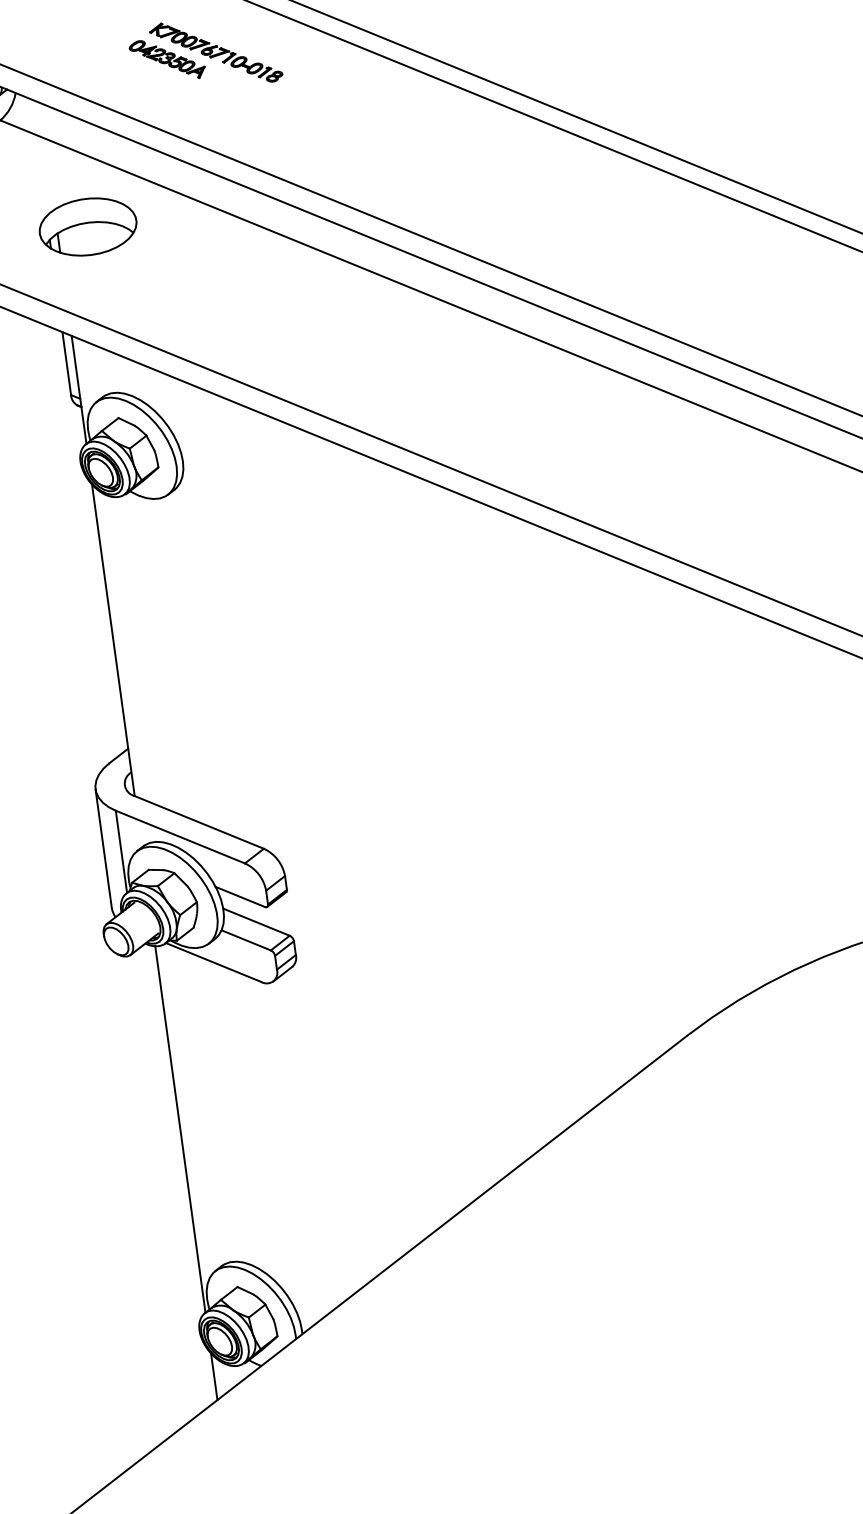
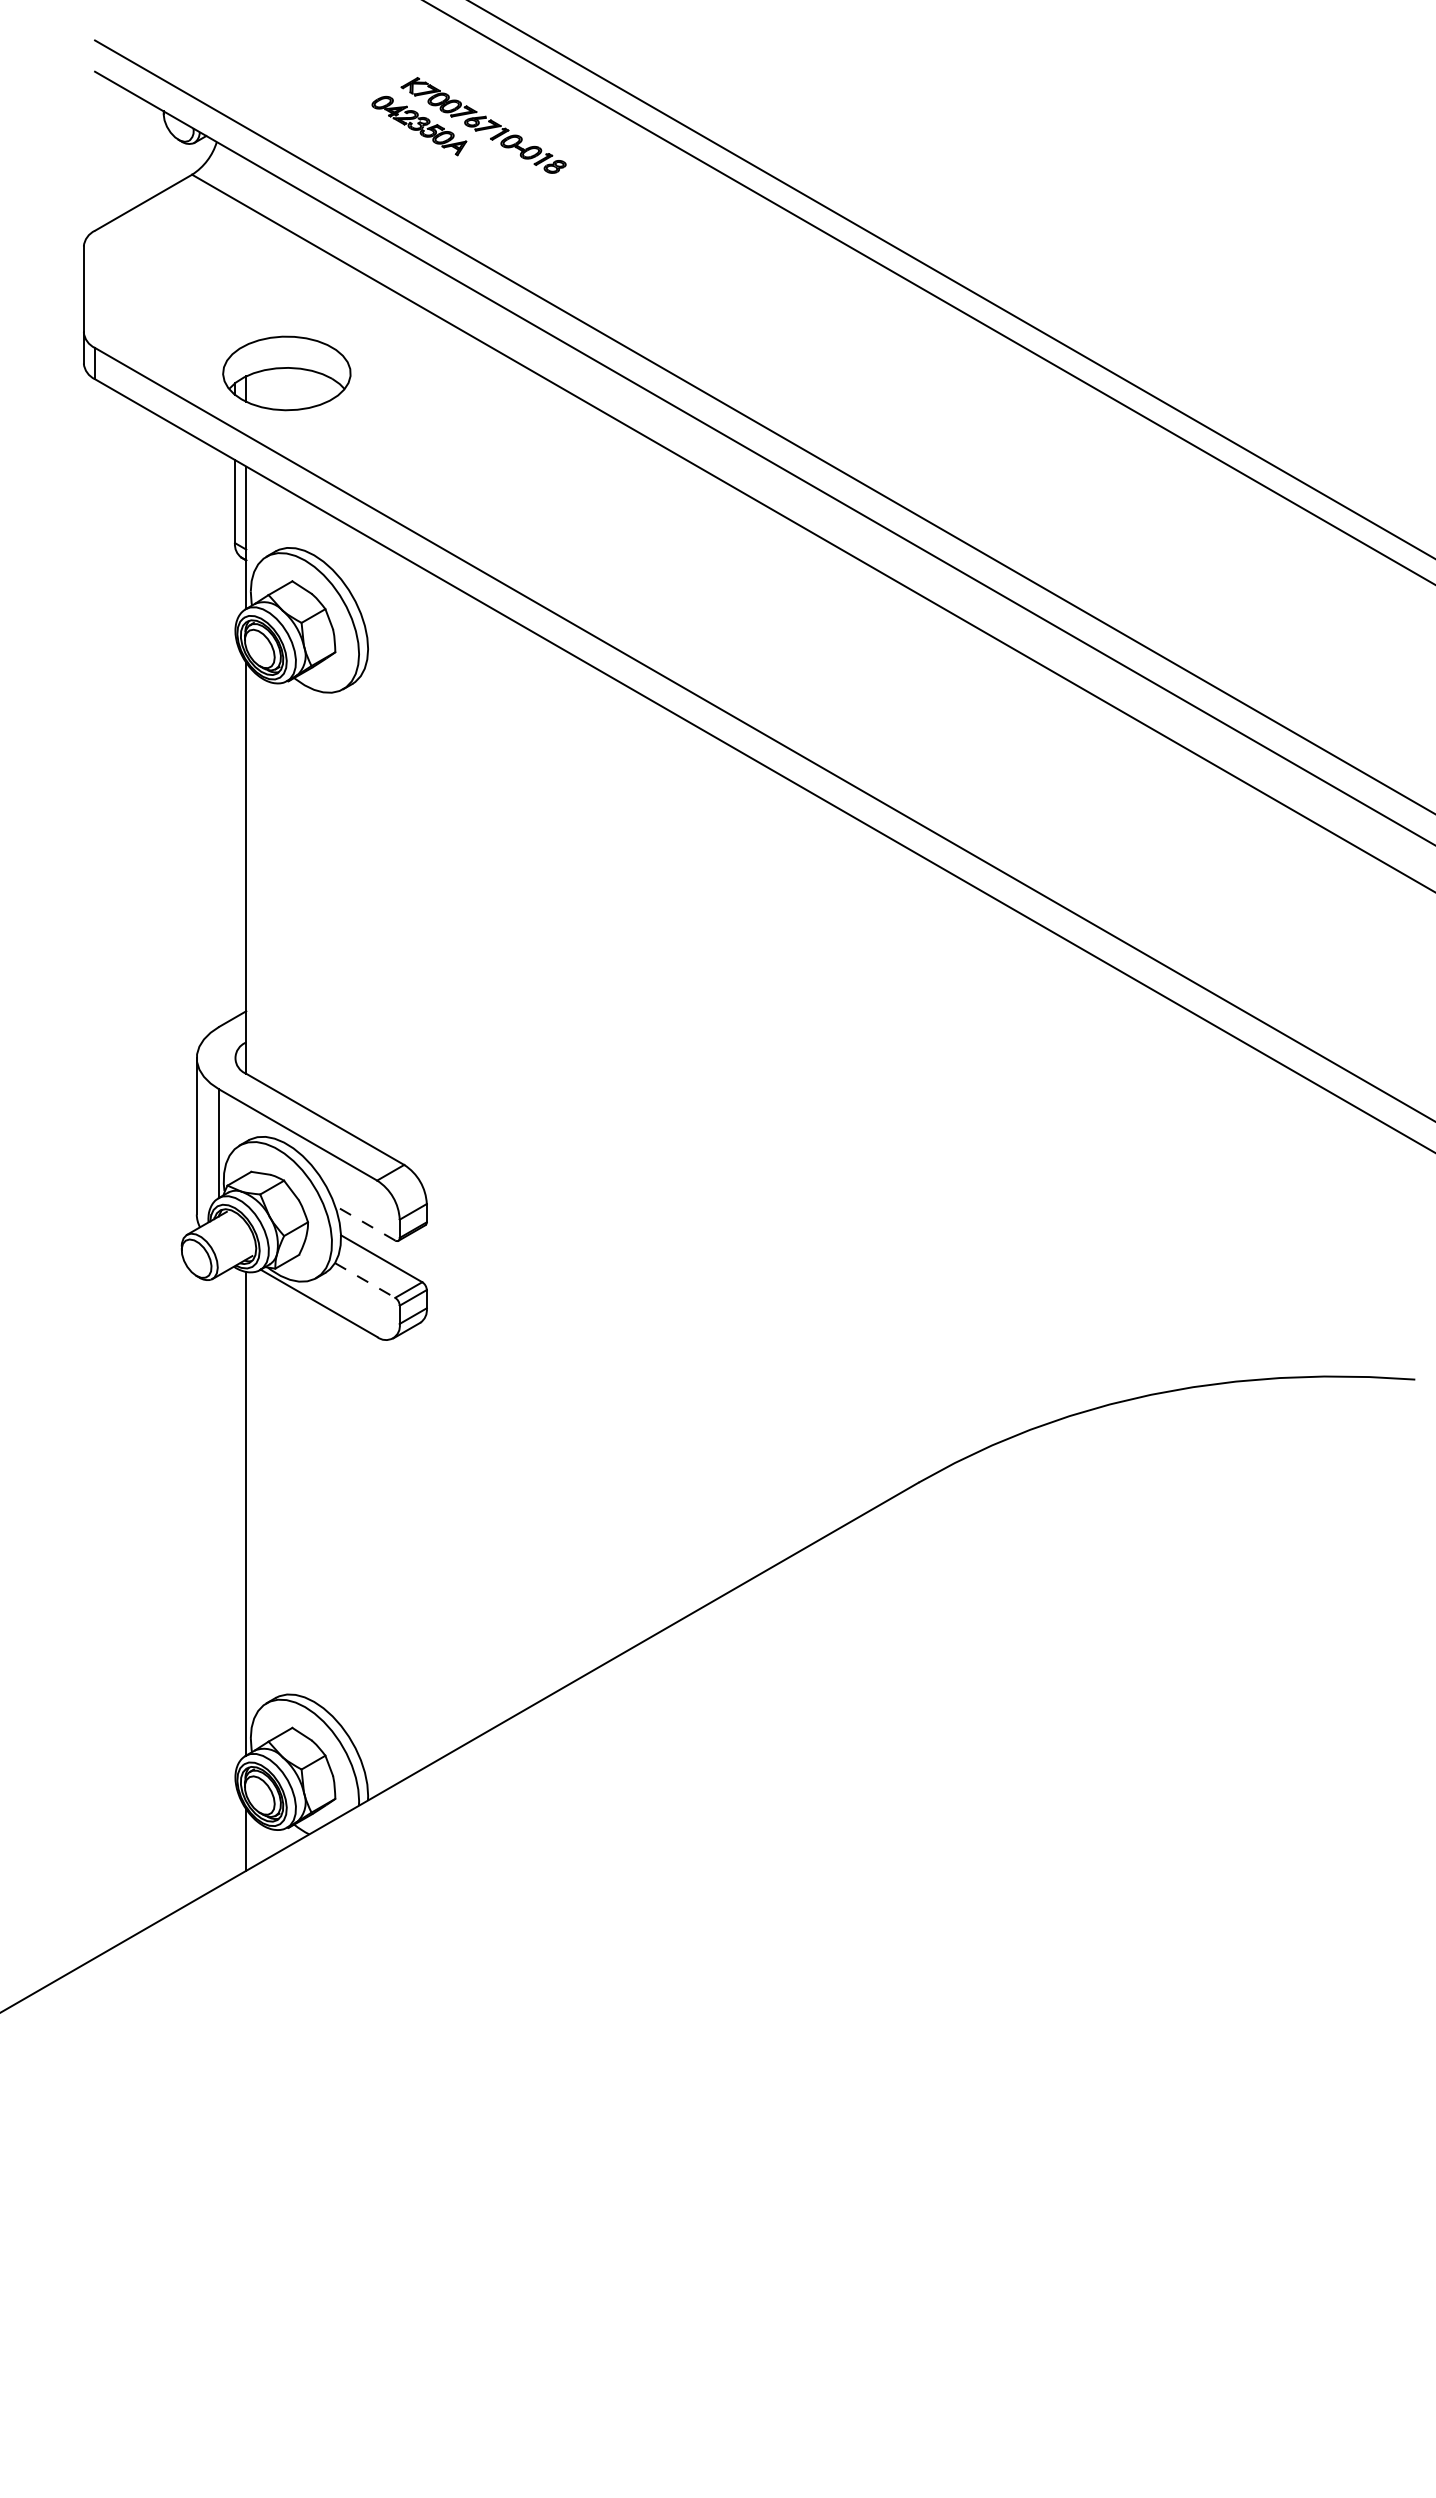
part: (87, 227) -> (286, 373), moved
line: (240, 897) -> (365, 1223), solid -> dashed
line: (246, 940) -> (365, 1280), solid -> dashed

